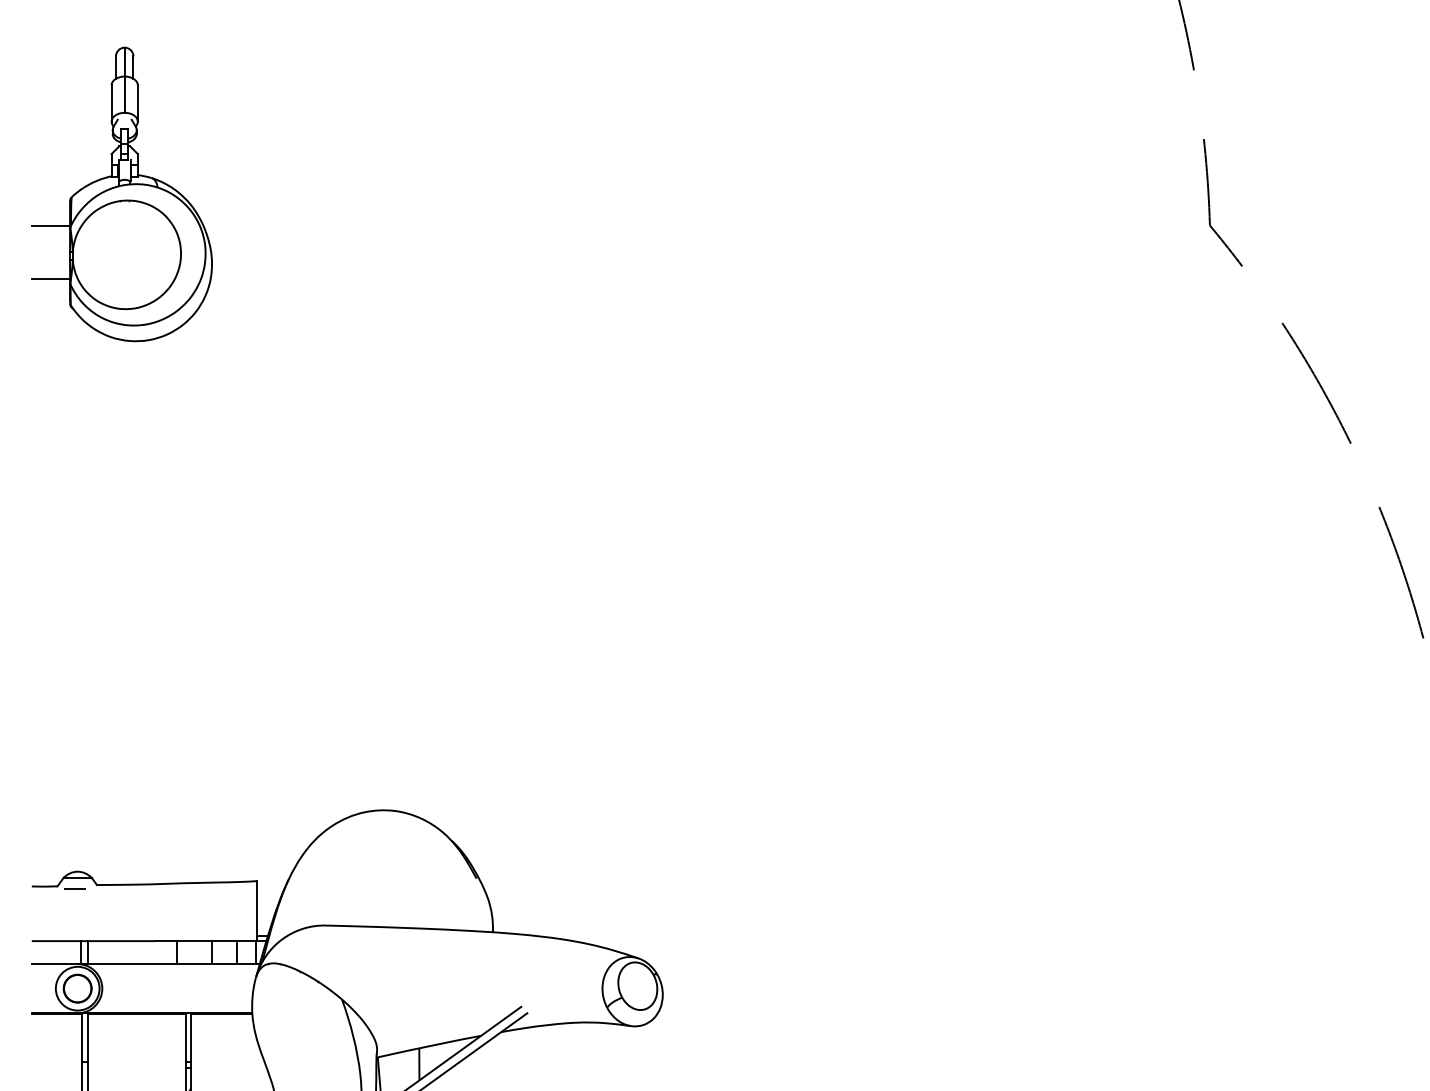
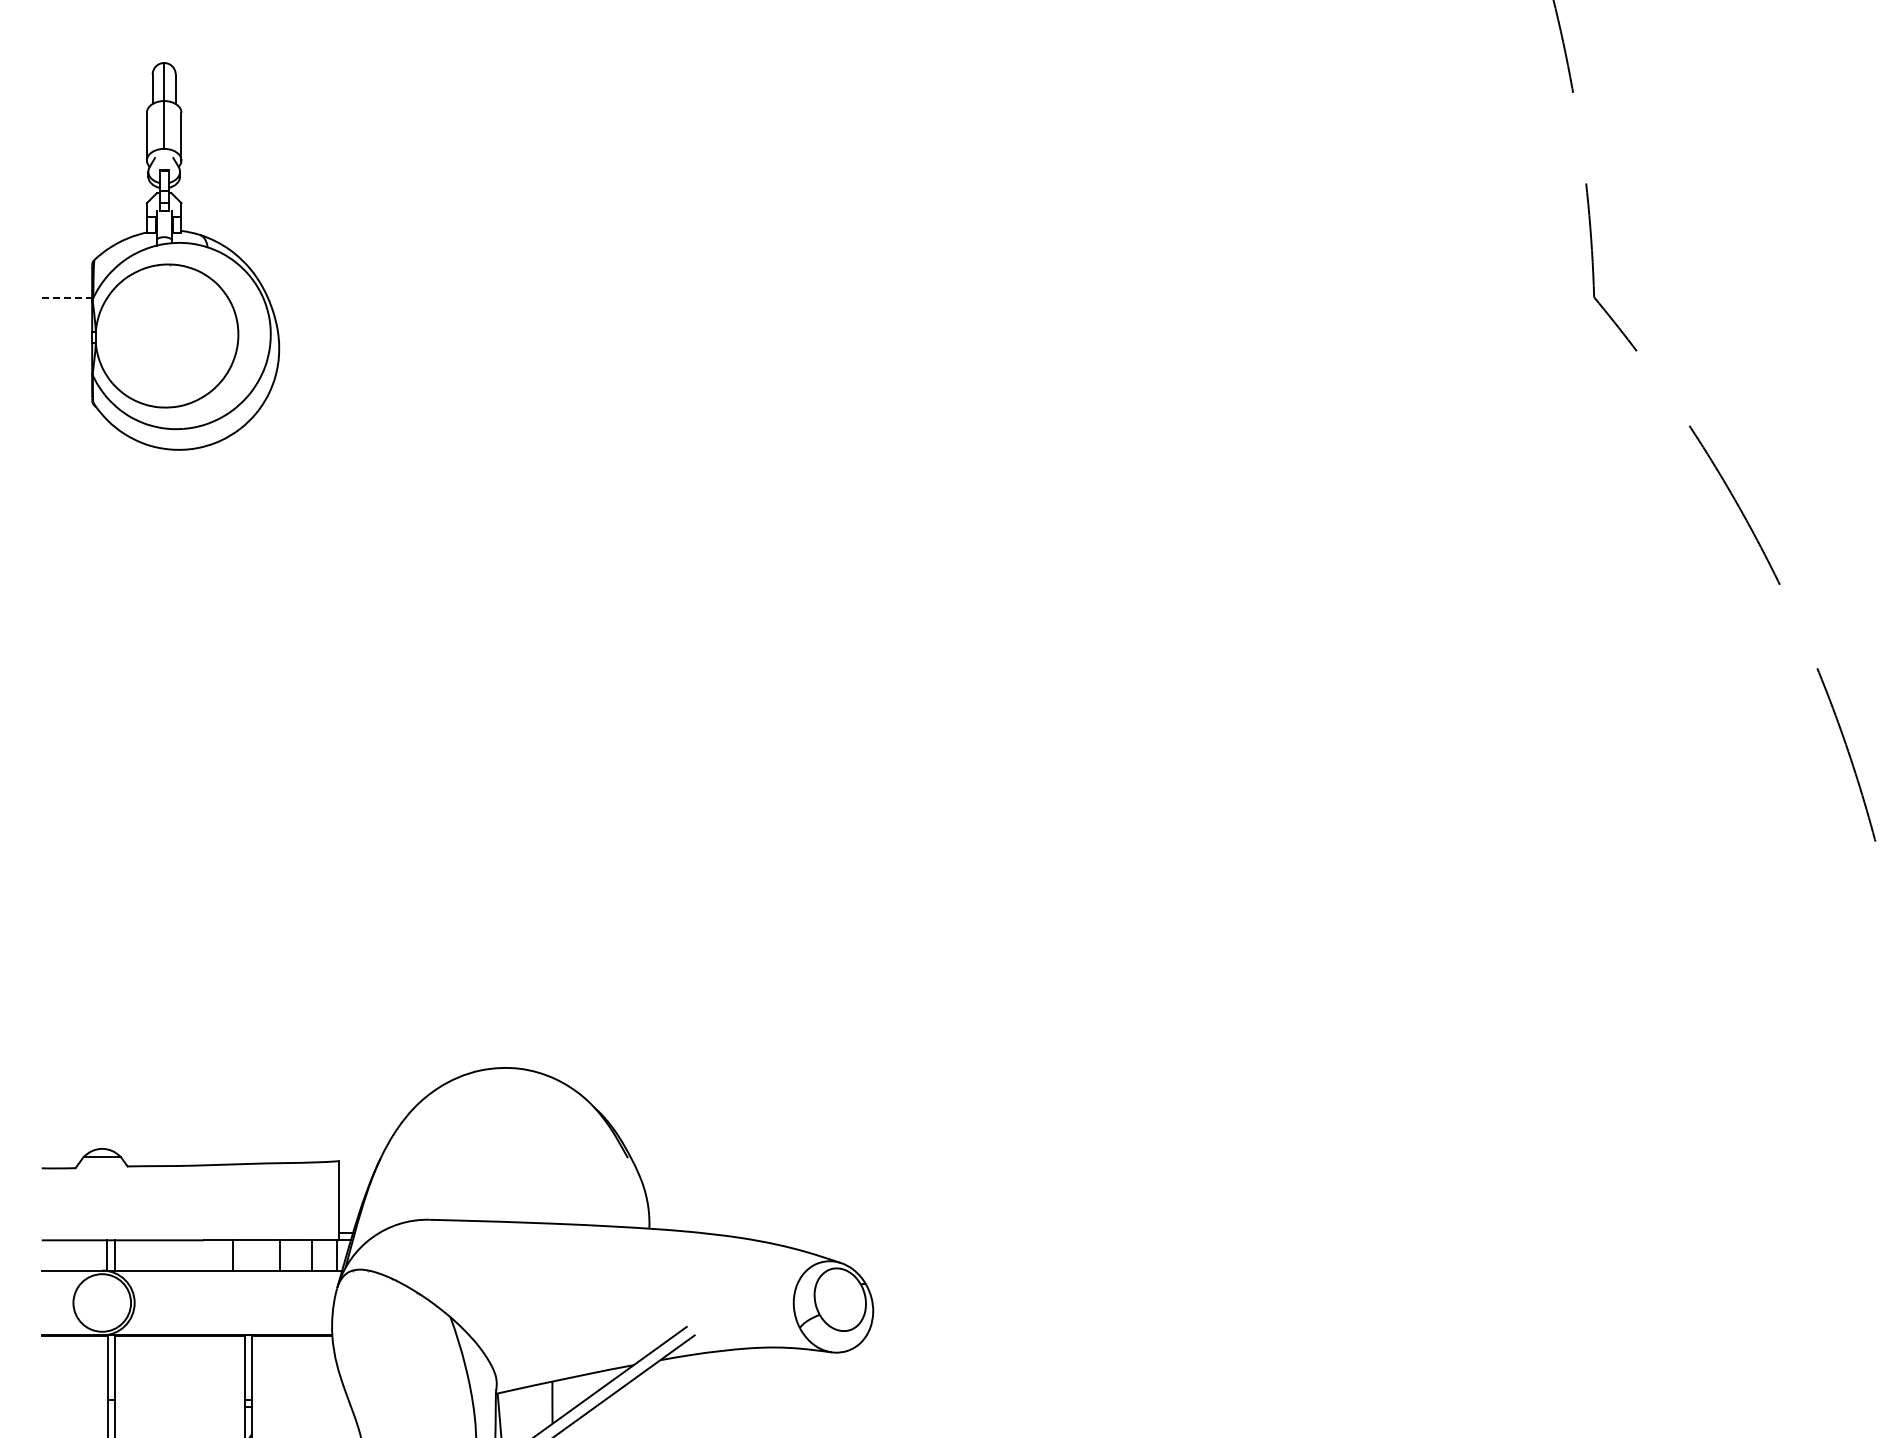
line: (51, 225) -> (67, 297), solid -> dashed
line: (50, 278) -> (66, 367), removed
line: (74, 888) -> (98, 1171), removed
part: (77, 988) -> (102, 1302), removed

